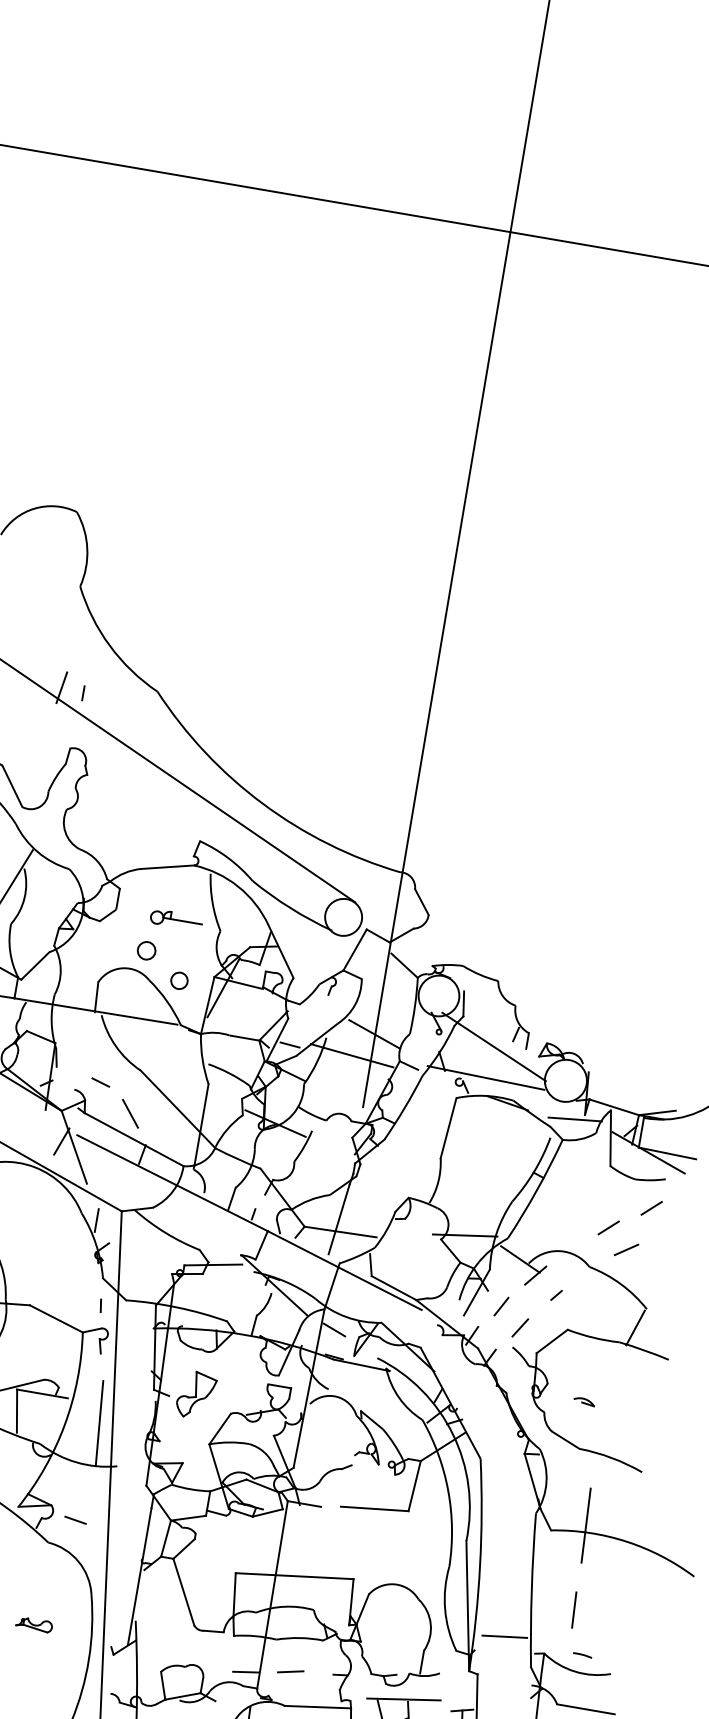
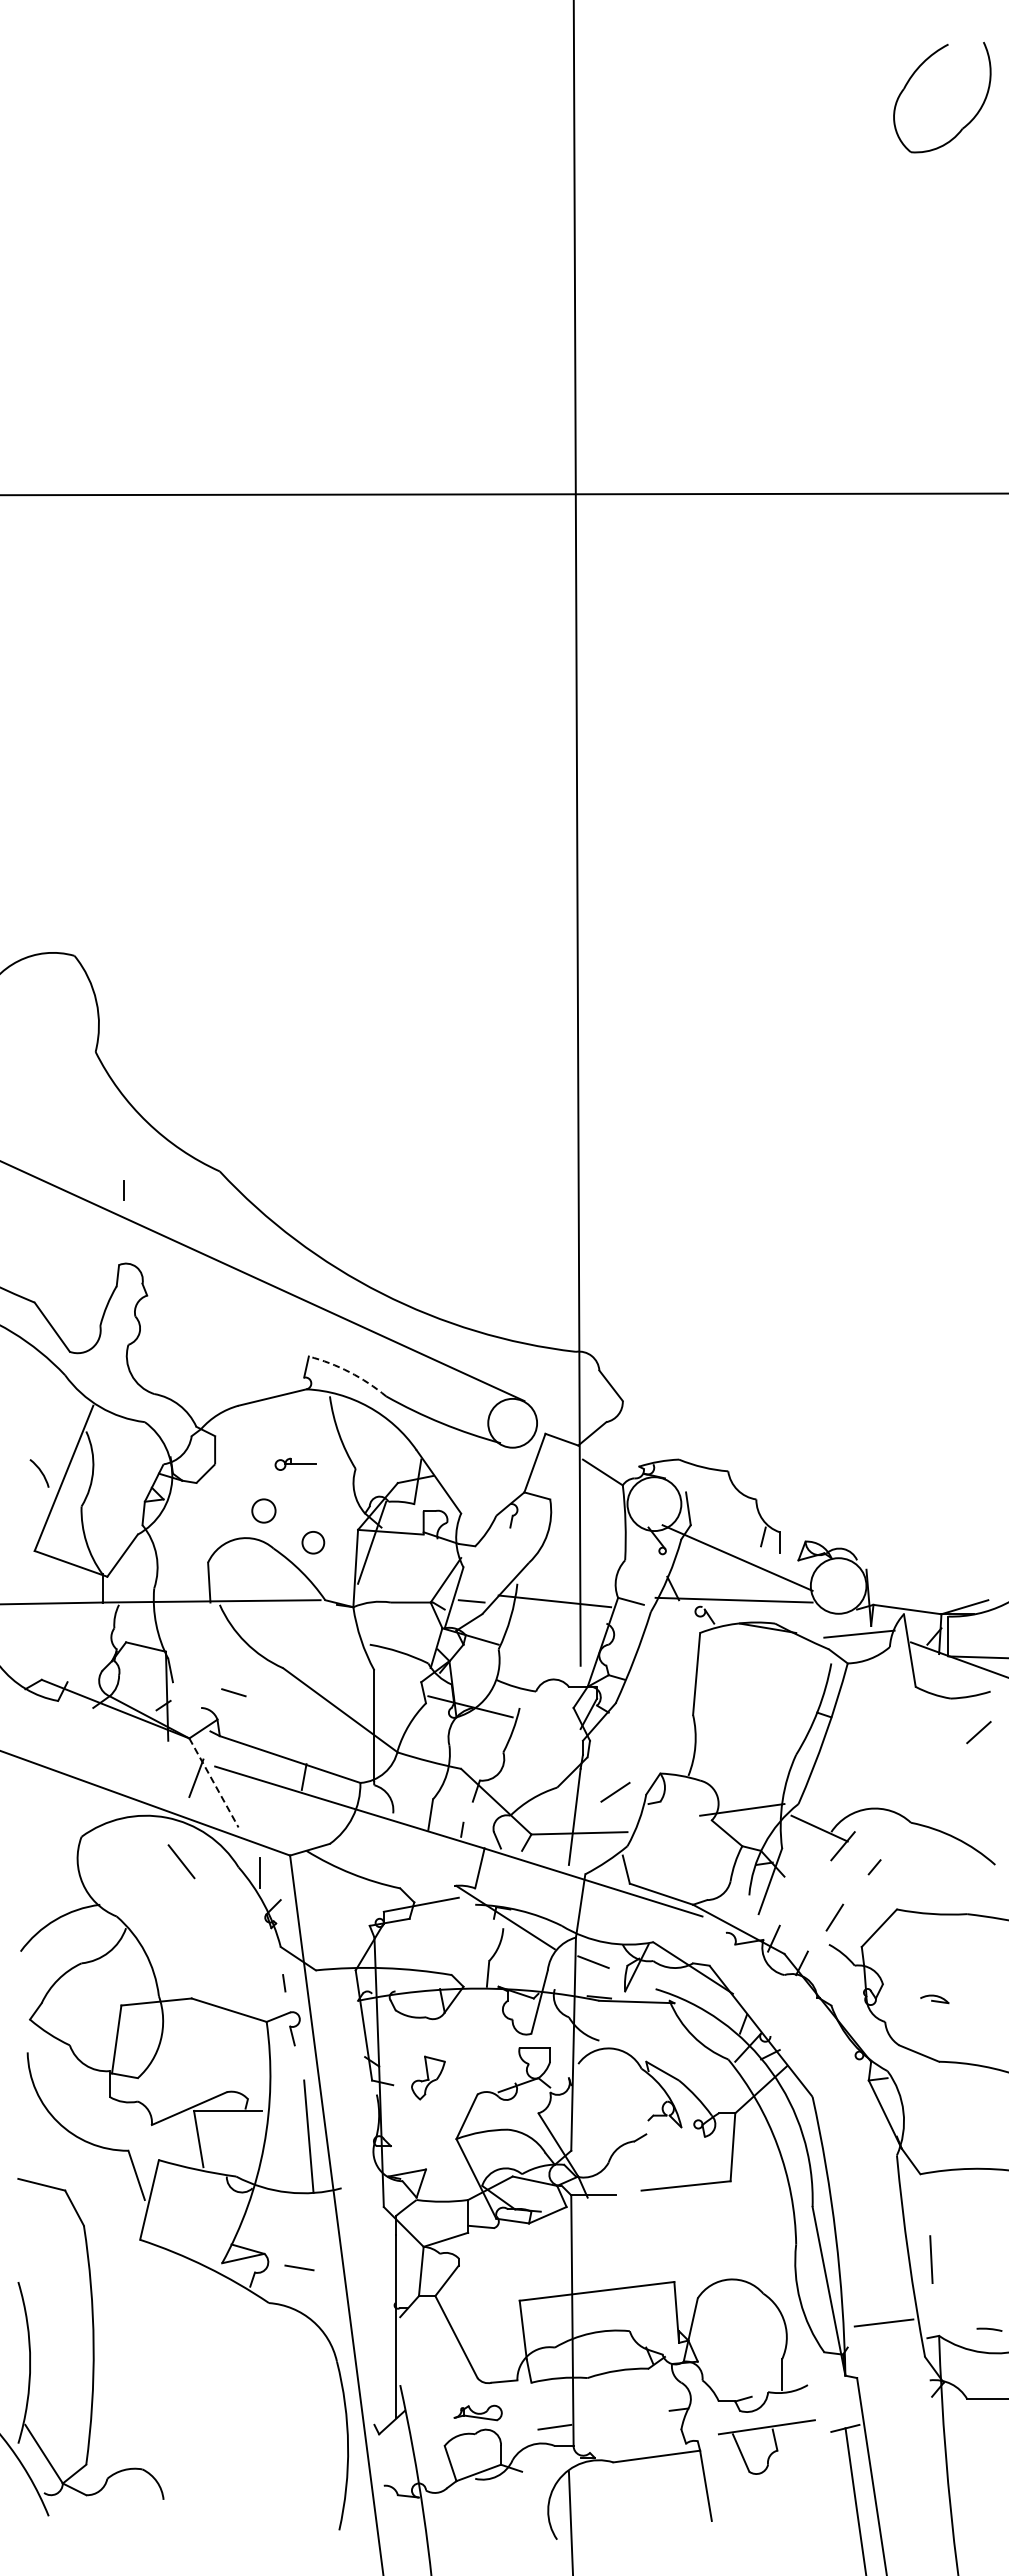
line: (61, 687) -> (93, 1187), removed
arc: (228, 858) -> (349, 1372), solid -> dashed
part: (176, 920) -> (295, 1464), size x0.6
line: (374, 1034) -> (579, 1568), removed
line: (130, 1113) -> (181, 1861), moved
line: (74, 1146) -> (213, 1782), solid -> dashed
line: (608, 1227) -> (927, 1767), removed
line: (626, 1249) -> (615, 1791), moved
line: (501, 1306) -> (805, 1894), removed
line: (635, 1327) -> (984, 1891), removed
part: (196, 1394) -> (428, 2077), size x0.7
line: (585, 1525) -> (964, 2159), removed
line: (574, 1609) -> (931, 2259), moved
part: (33, 1624) -> (477, 2412), moved
line: (290, 1671) -> (613, 2416), removed

